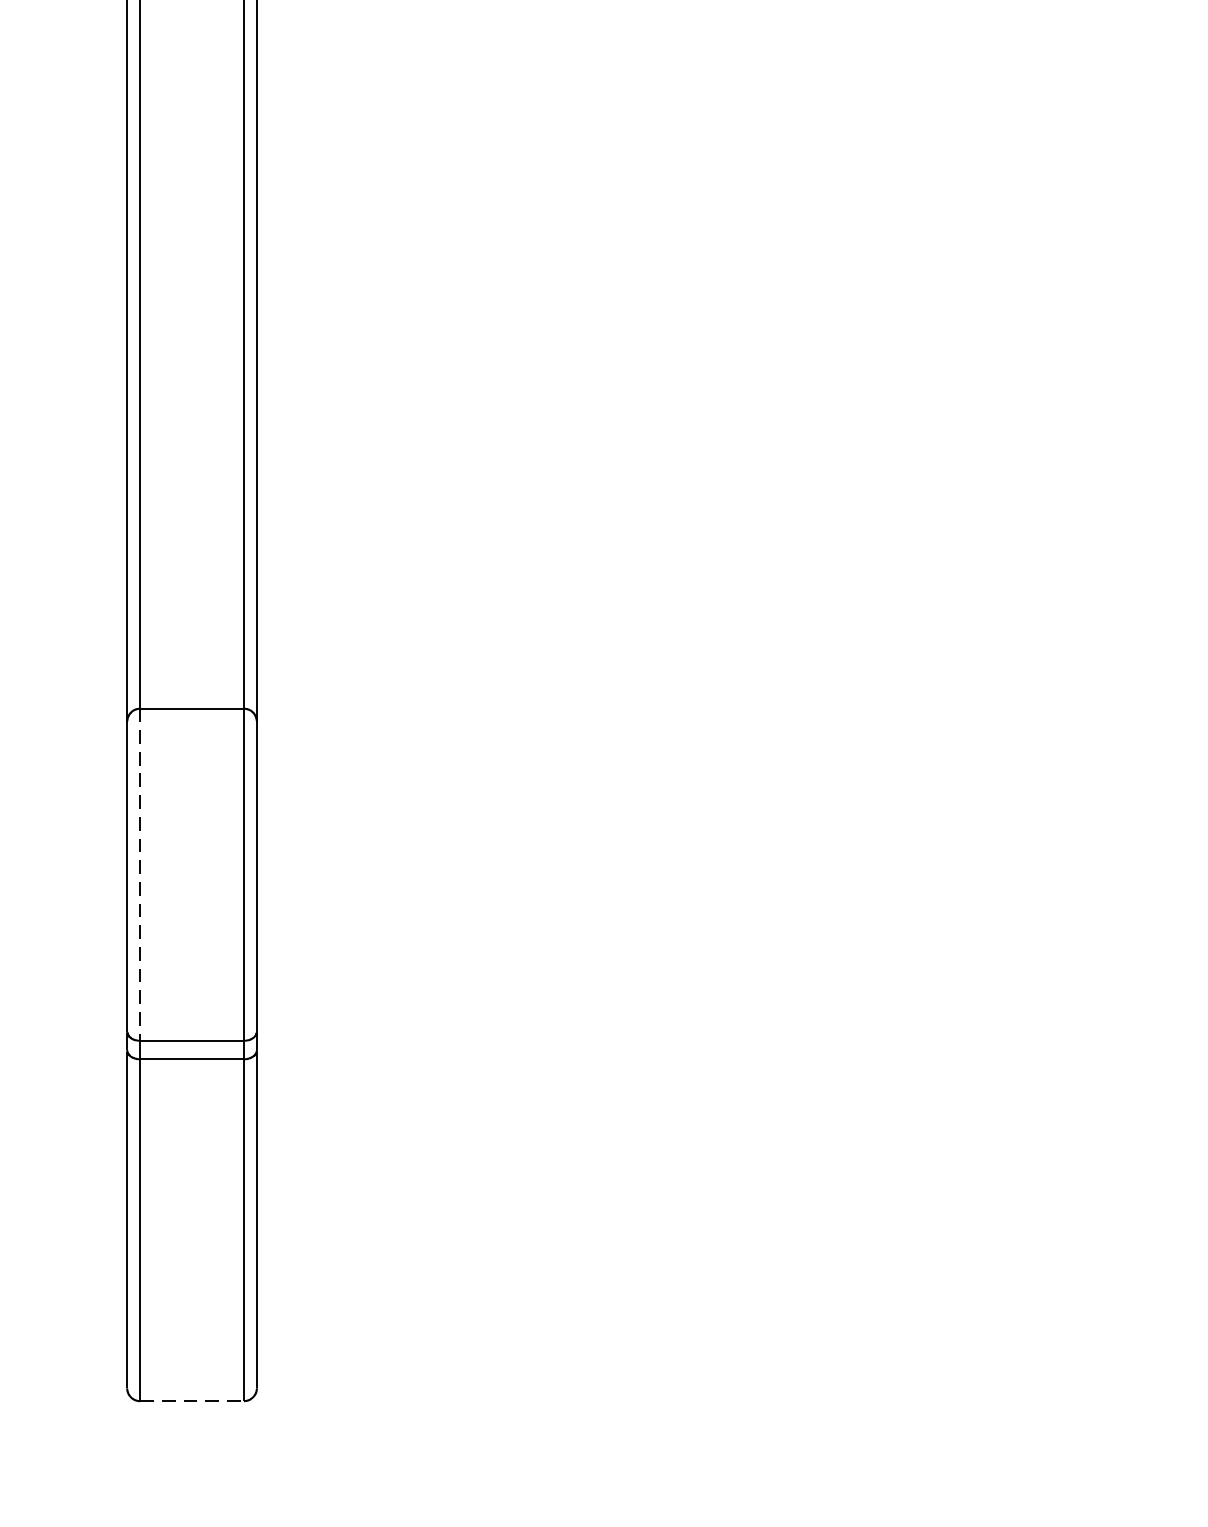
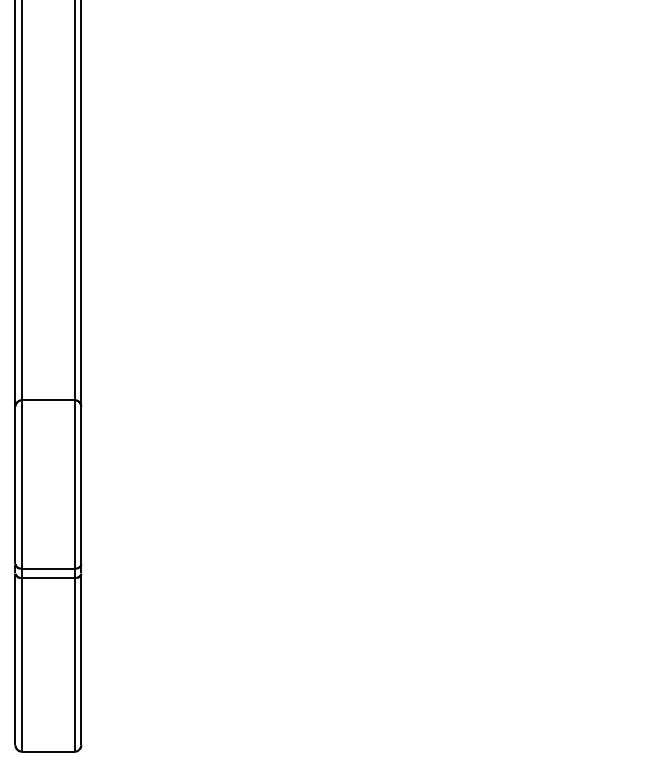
line: (141, 872) -> (22, 483), dashed -> solid
line: (192, 1400) -> (48, 751), dashed -> solid

